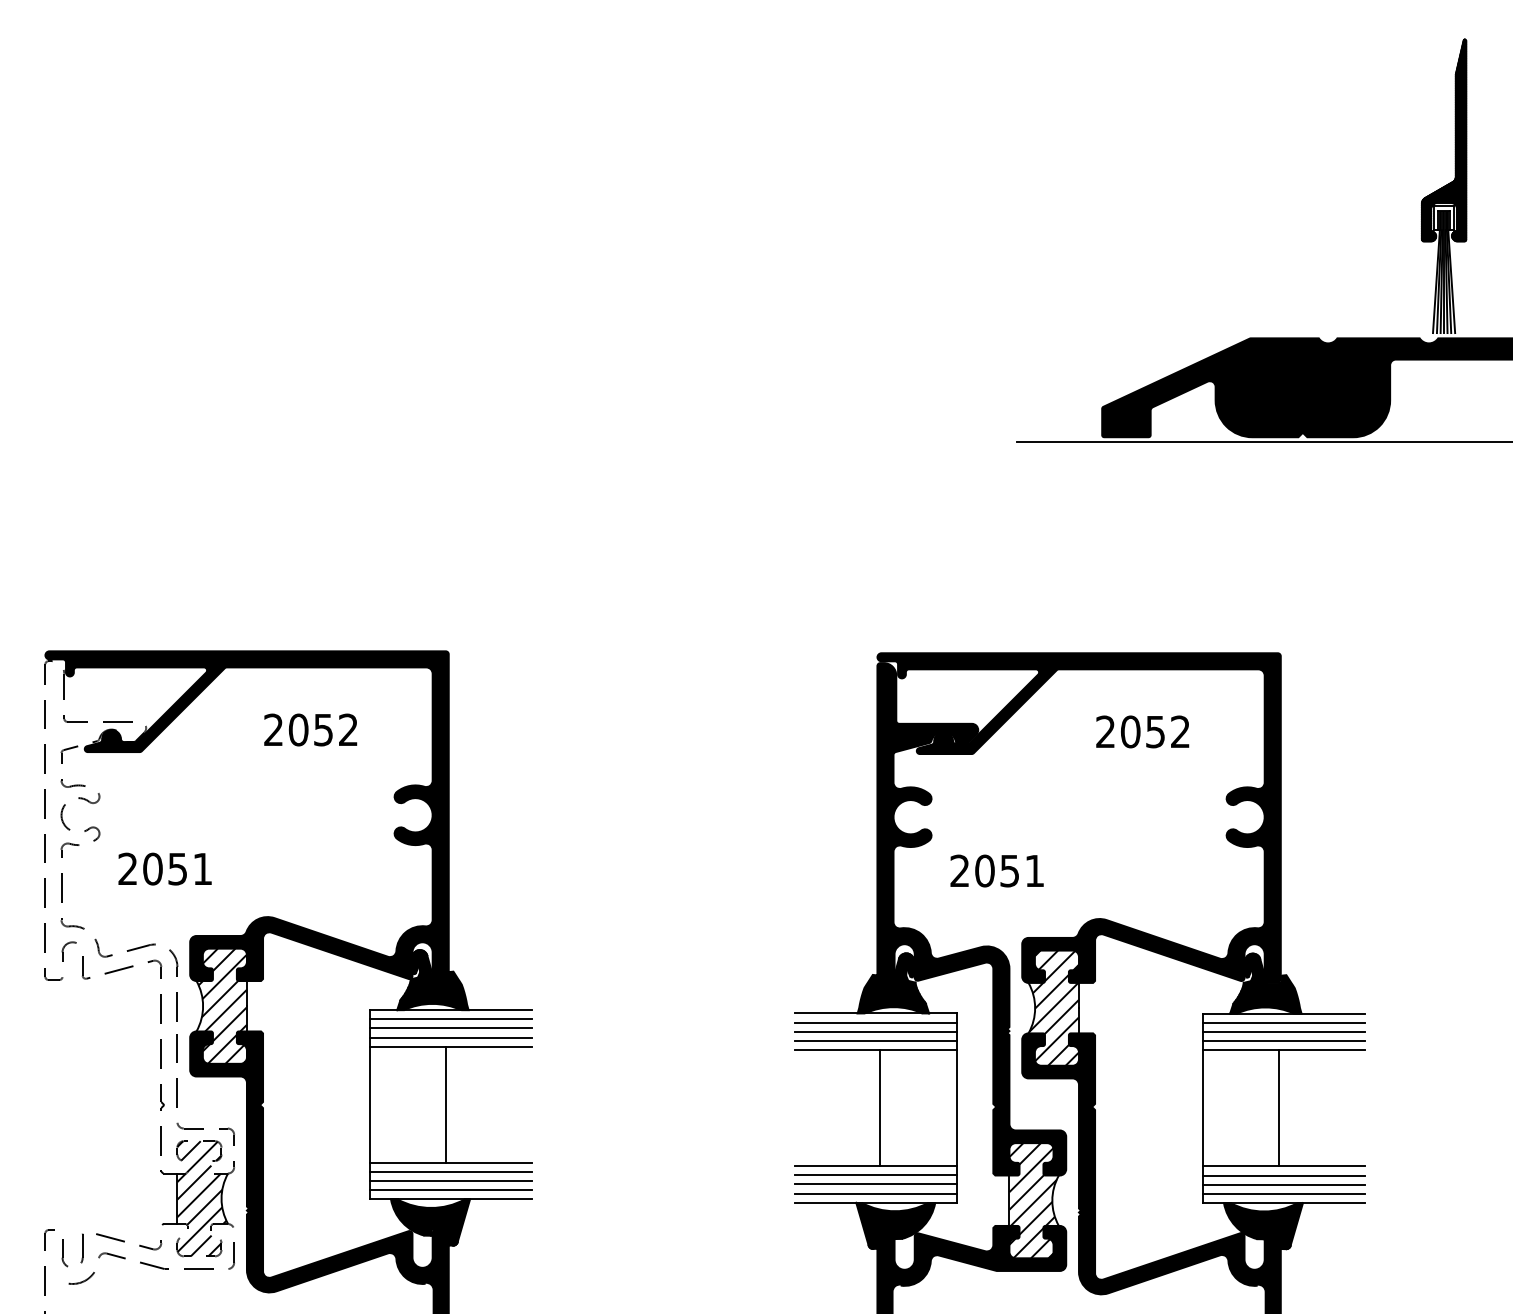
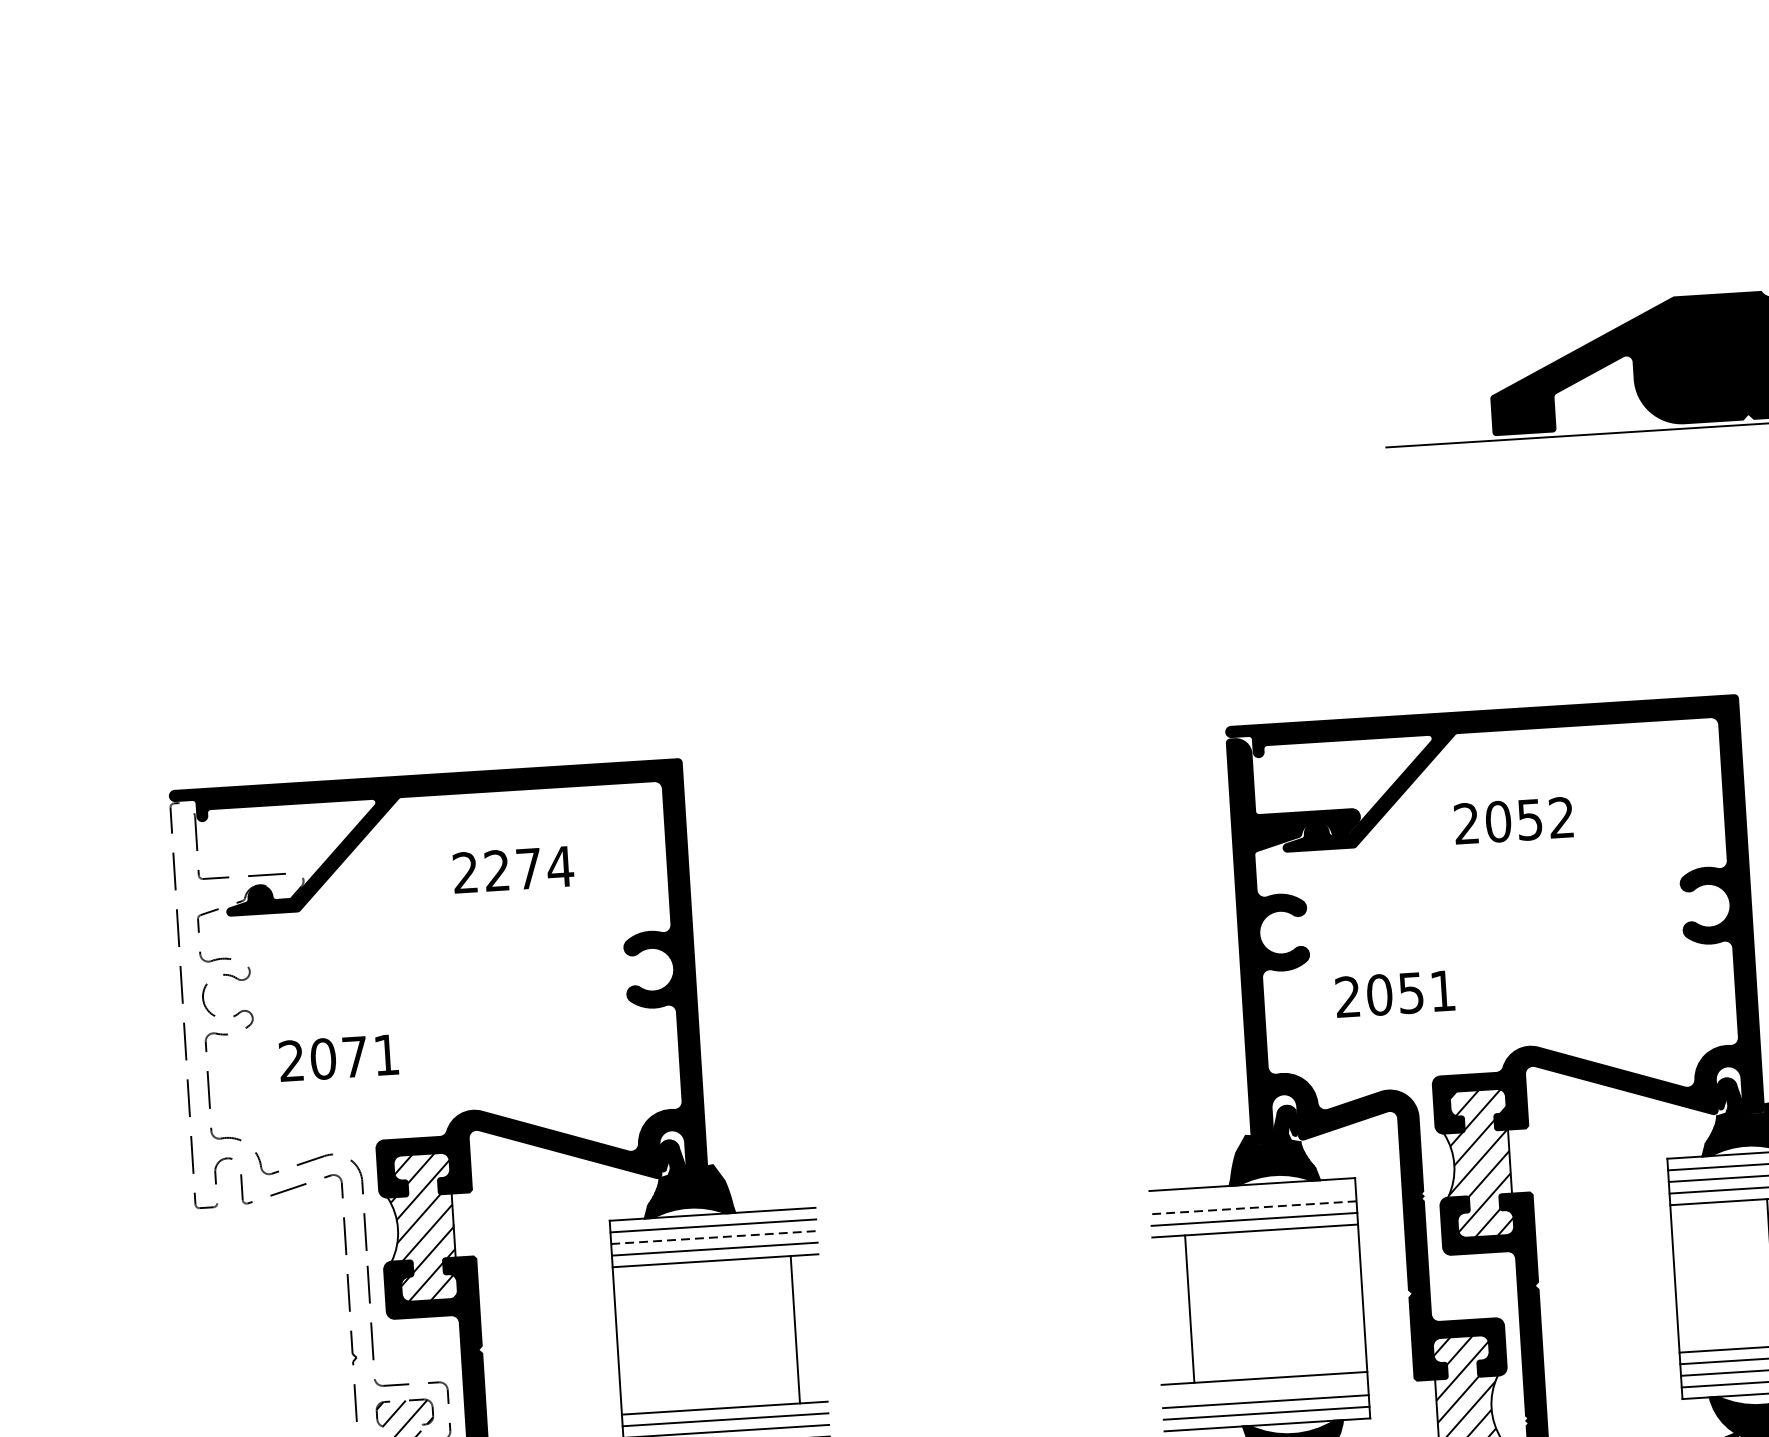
text: (323, 729) -> (528, 868), 2052 -> 2274
text: (1142, 731) -> (1513, 820), moved
text: (177, 869) -> (354, 1057), 2051 -> 2071
line: (875, 1022) -> (1252, 1196), removed
line: (451, 1028) -> (715, 1237), solid -> dashed
line: (875, 1031) -> (1253, 1207), solid -> dashed
line: (445, 1104) -> (794, 1329), moved
line: (880, 1108) -> (1189, 1309), moved
line: (875, 1175) -> (1265, 1390), removed

